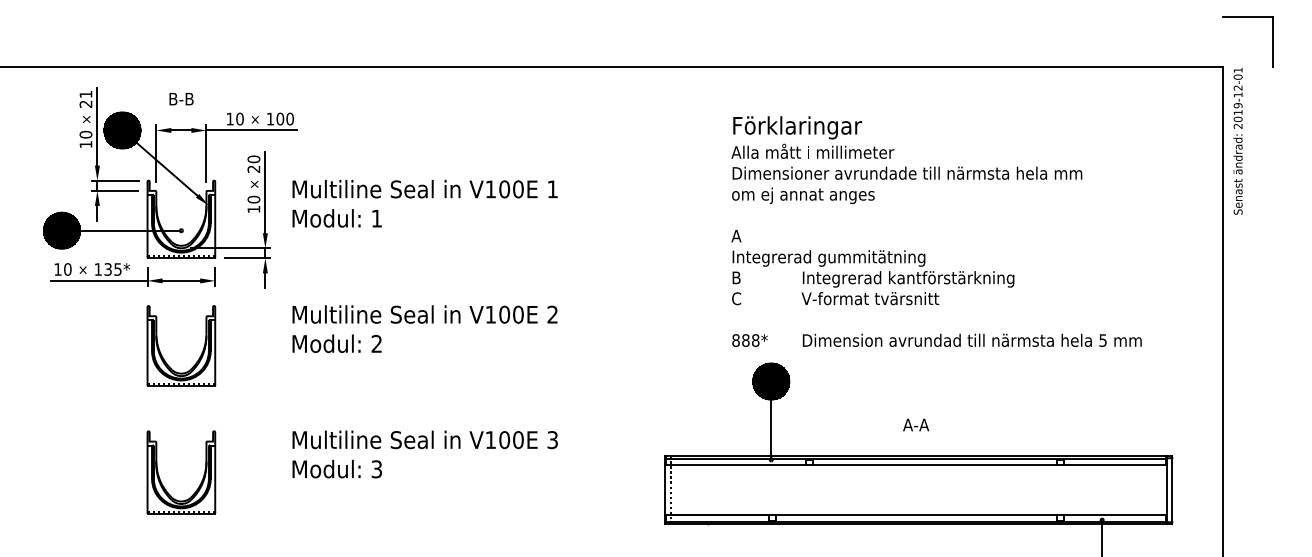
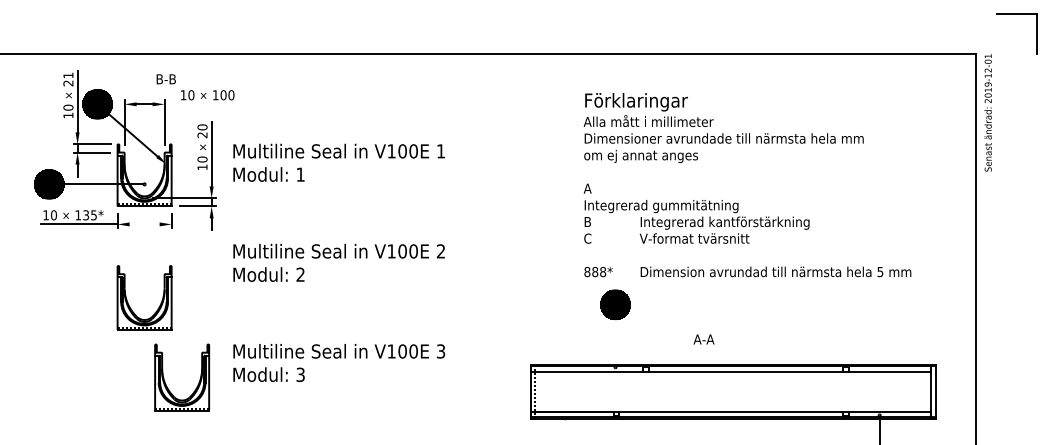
part: (1247, 17) -> (1017, 14), moved
text: (181, 98) -> (166, 78), moved
line: (251, 130) -> (200, 104), removed
line: (181, 280) -> (144, 224), removed
part: (200, 354) -> (159, 304), moved
text: (916, 424) -> (704, 339), moved
line: (771, 428) -> (615, 342), removed
part: (200, 482) -> (197, 385), moved

